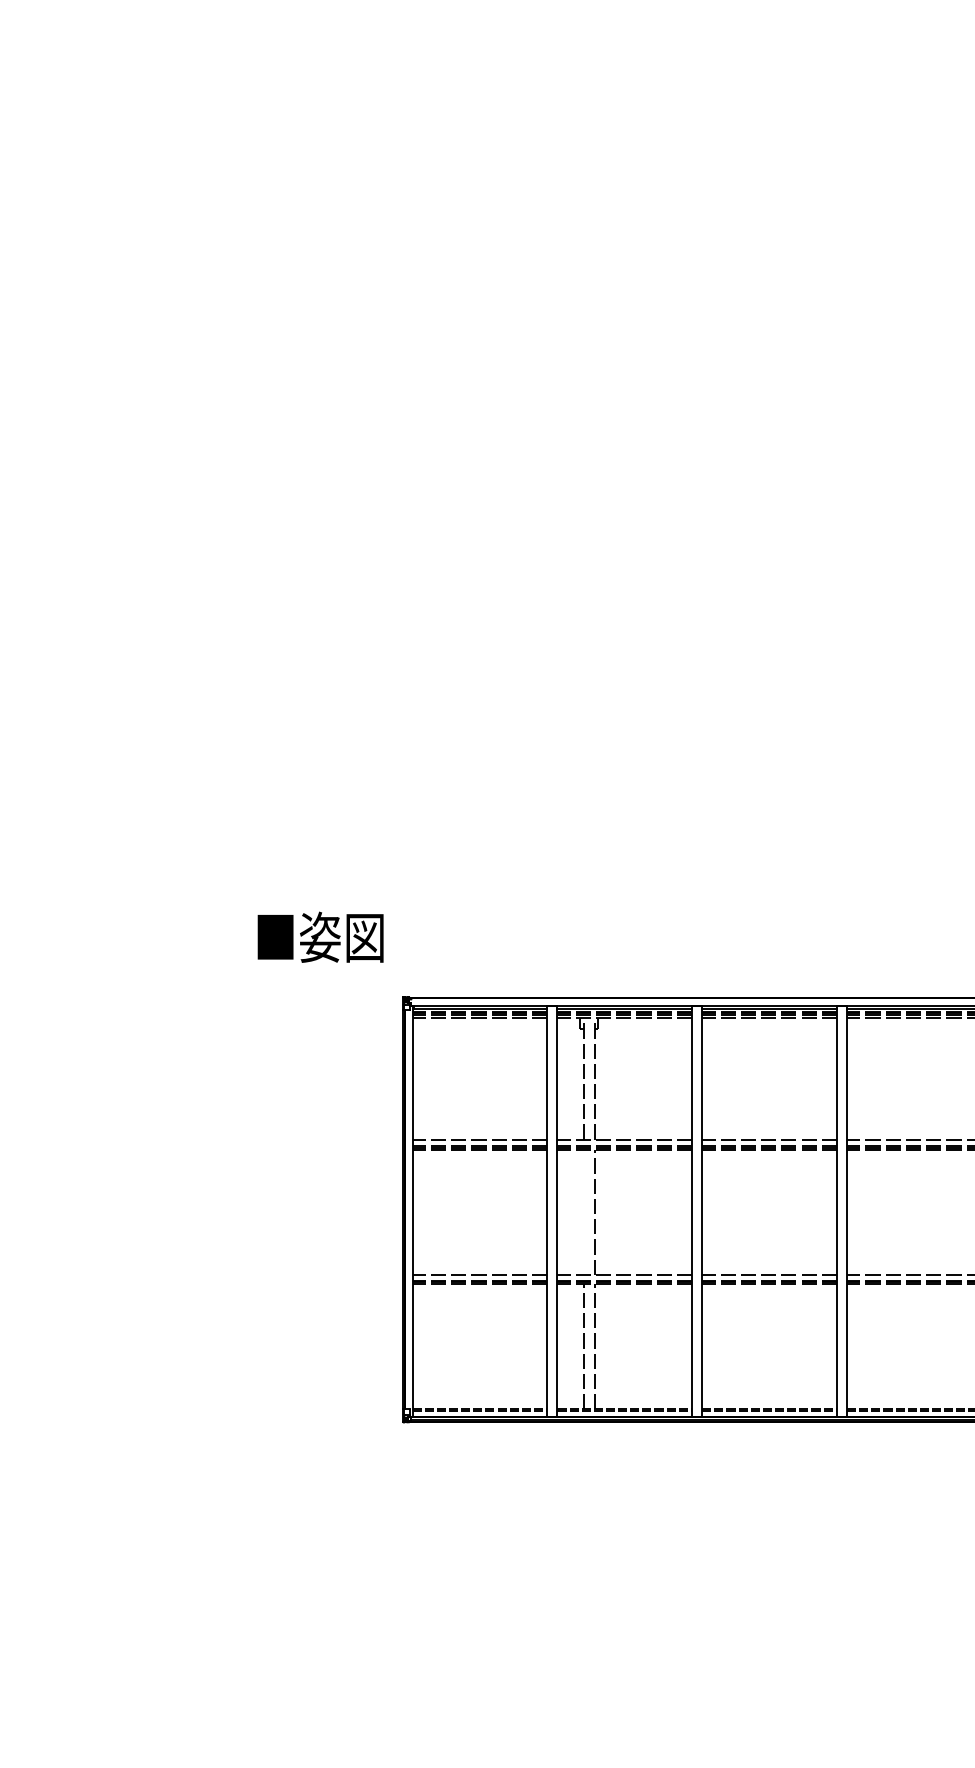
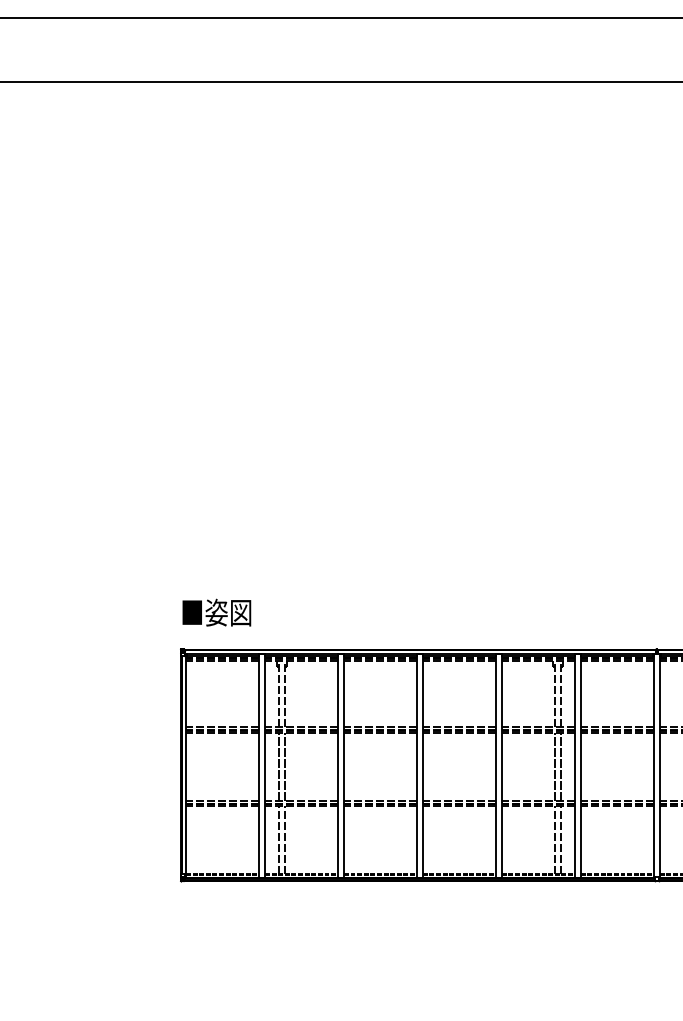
text: (319, 936) -> (216, 612), moved
line: (584, 1212) -> (279, 766), added

